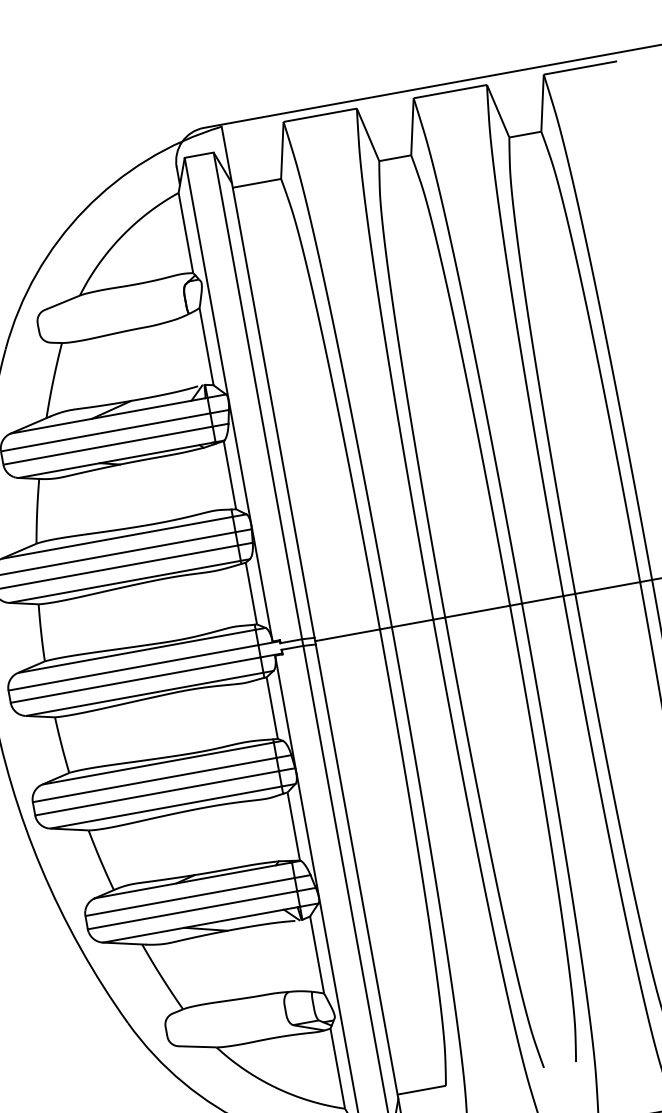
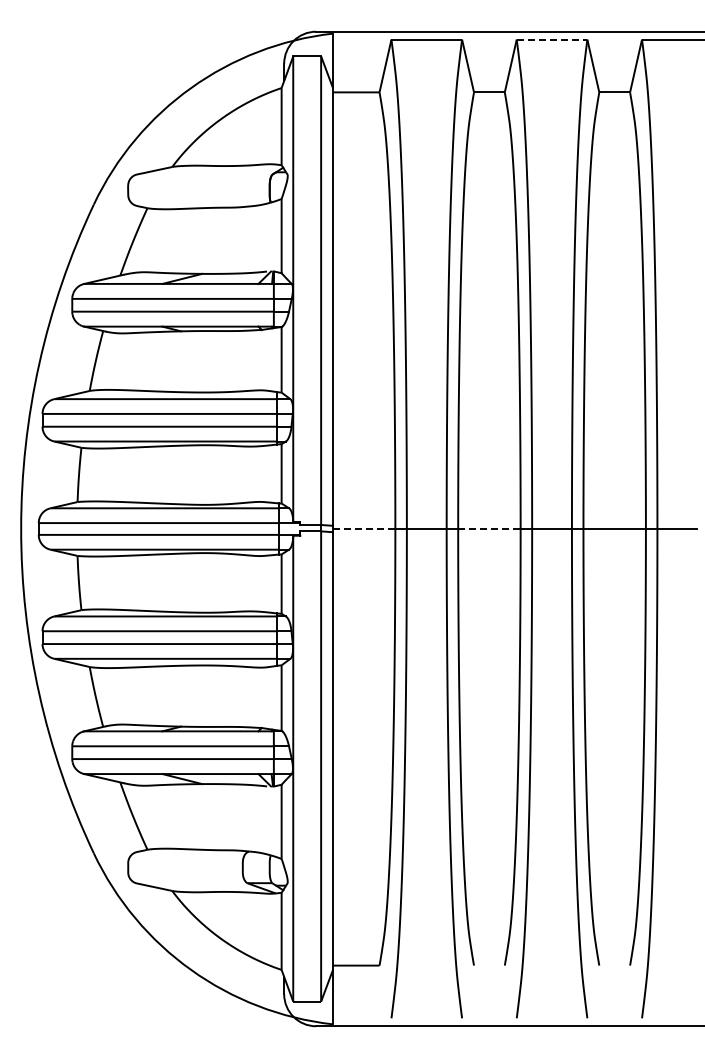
line: (450, 91) -> (552, 39), solid -> dashed
line: (477, 611) -> (489, 528), solid -> dashed
line: (347, 634) -> (364, 528), solid -> dashed

